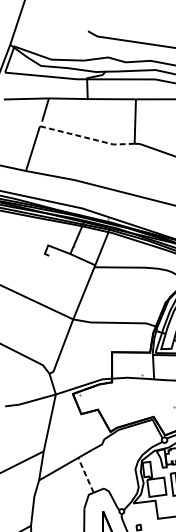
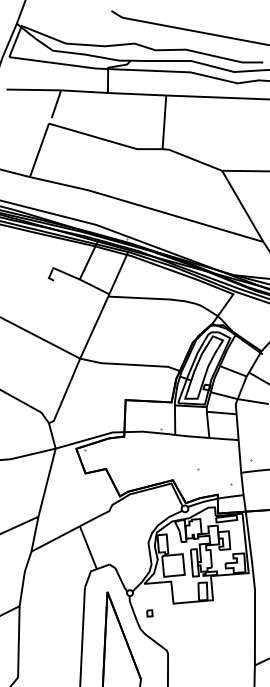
line: (87, 137) -> (105, 139), dashed -> solid
line: (86, 475) -> (88, 547), dashed -> solid

